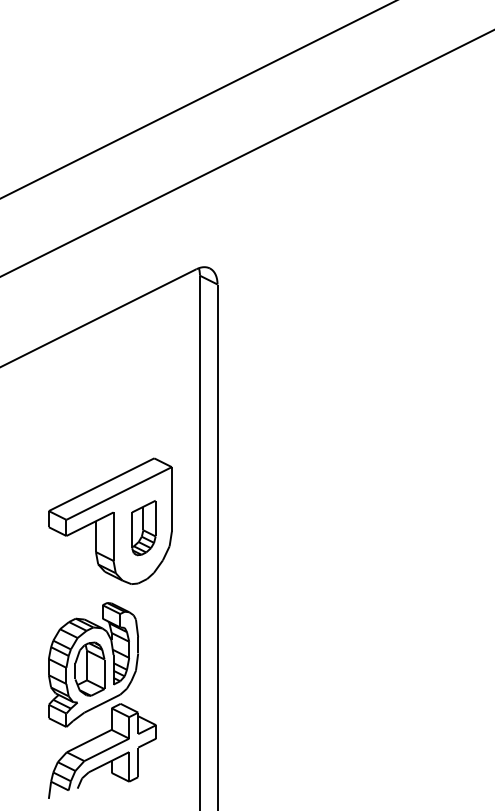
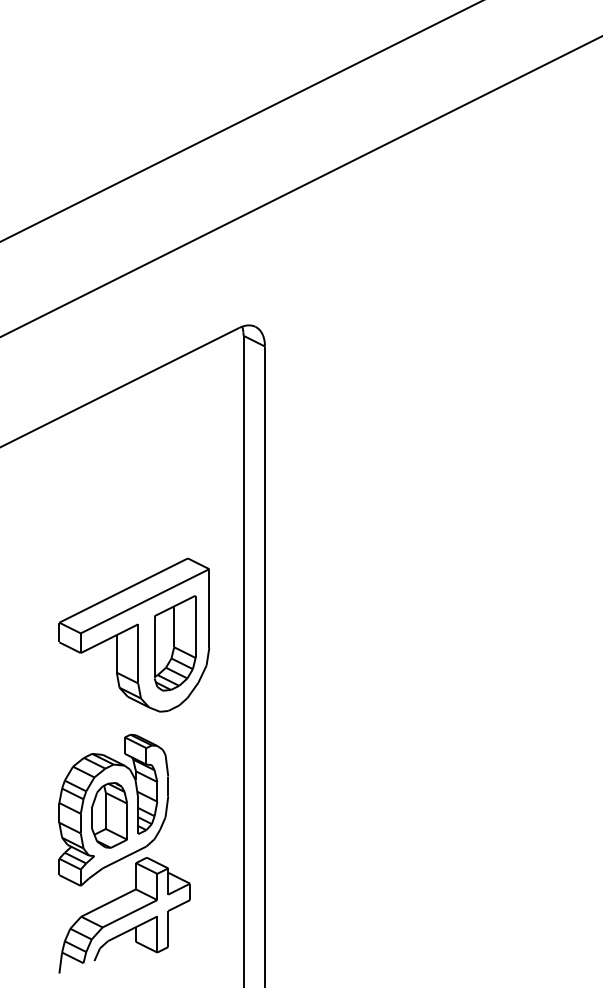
part: (144, 528) -> (175, 643), size x1.43

